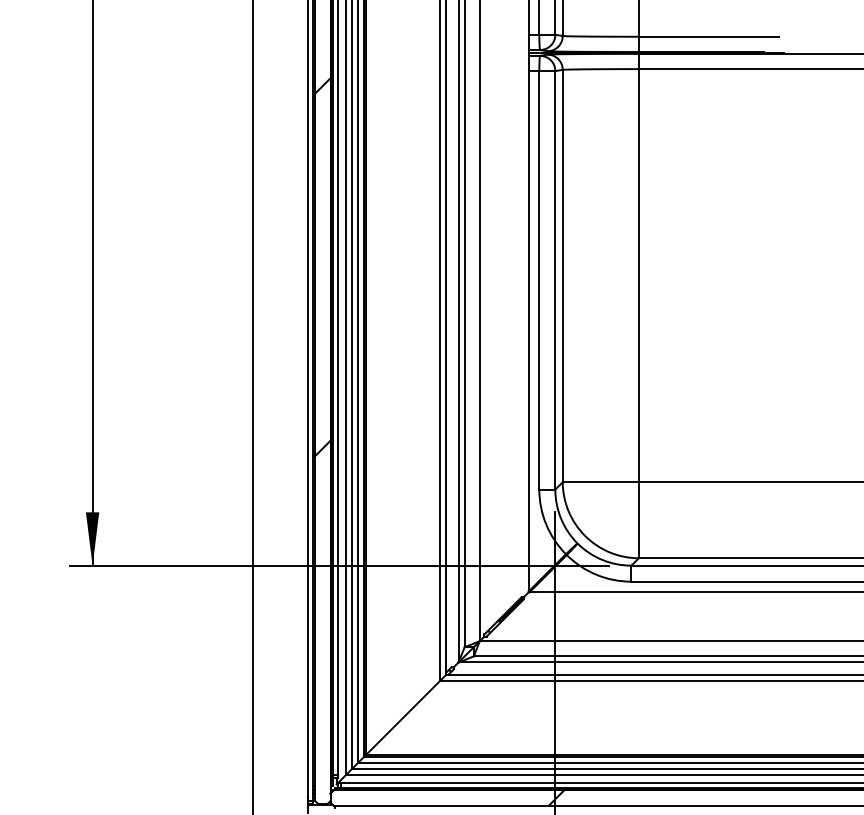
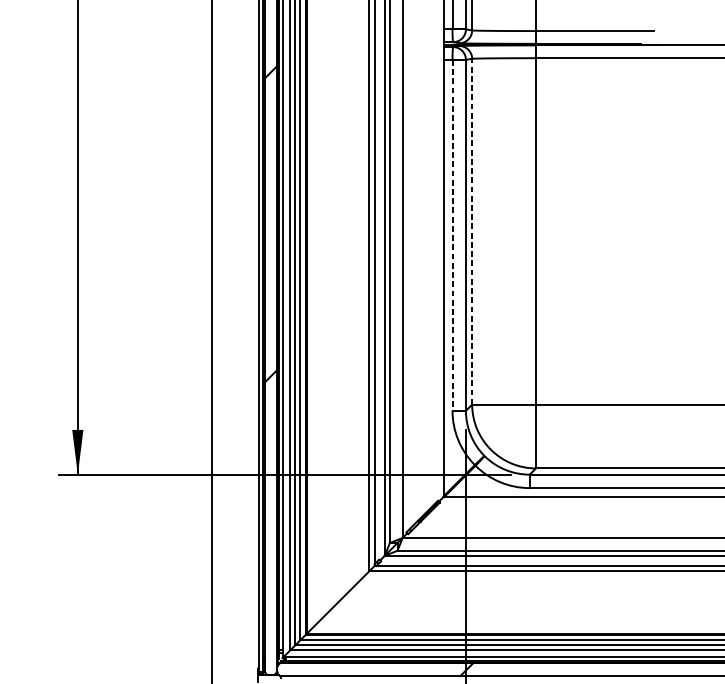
line: (562, 275) -> (471, 231), solid -> dashed
line: (539, 280) -> (452, 235), solid -> dashed

